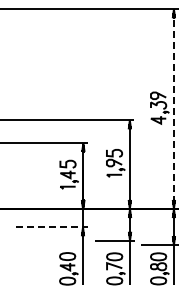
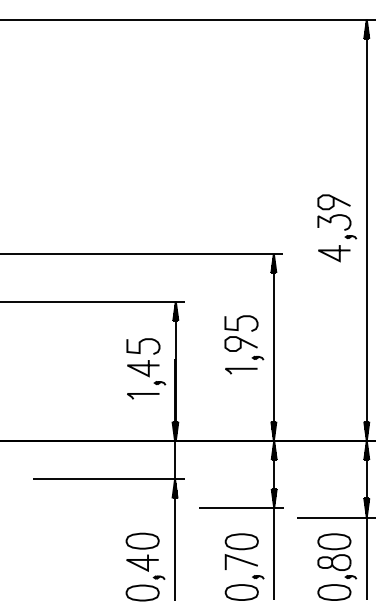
line: (173, 109) -> (365, 231), dashed -> solid
line: (51, 227) -> (108, 479), dashed -> solid

